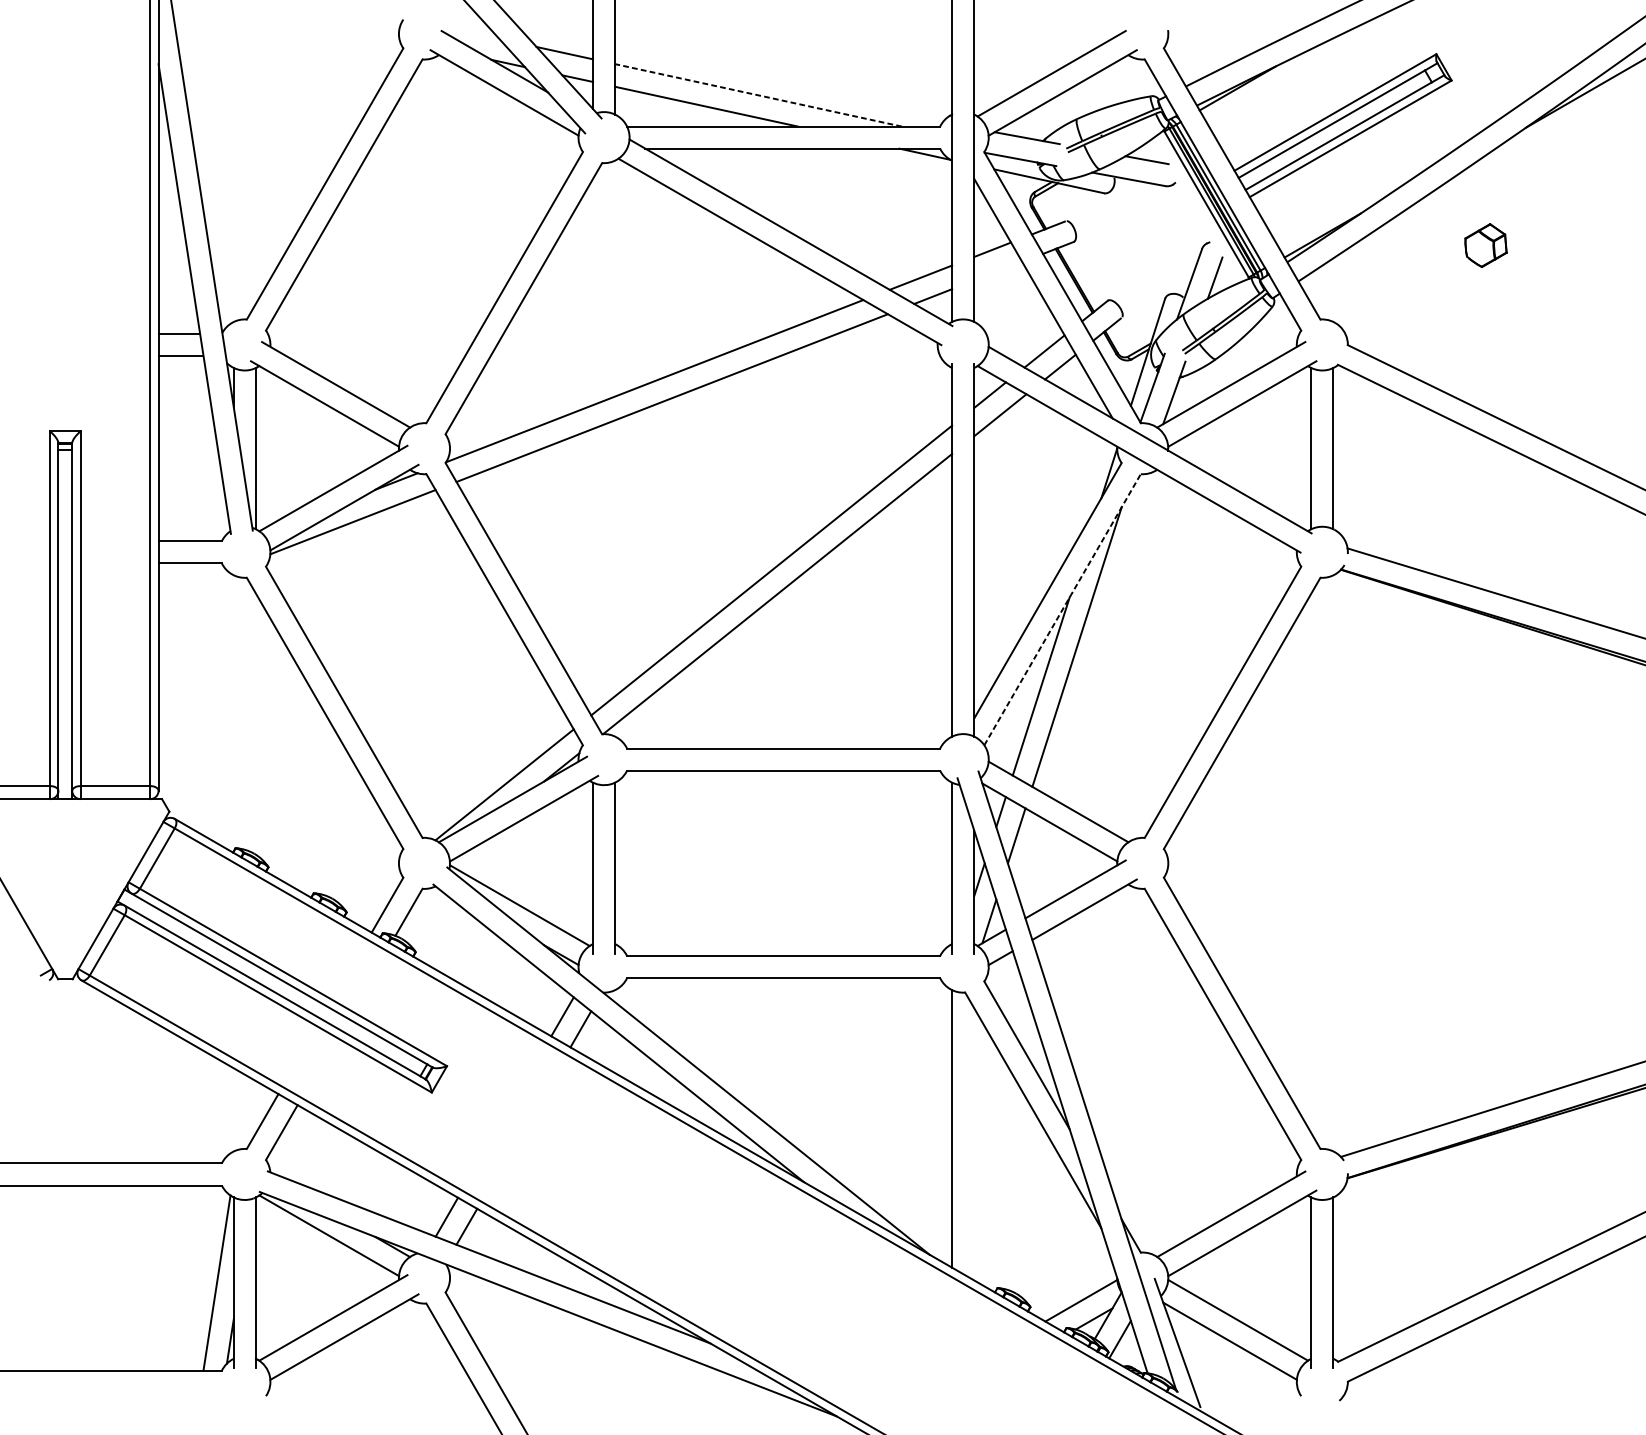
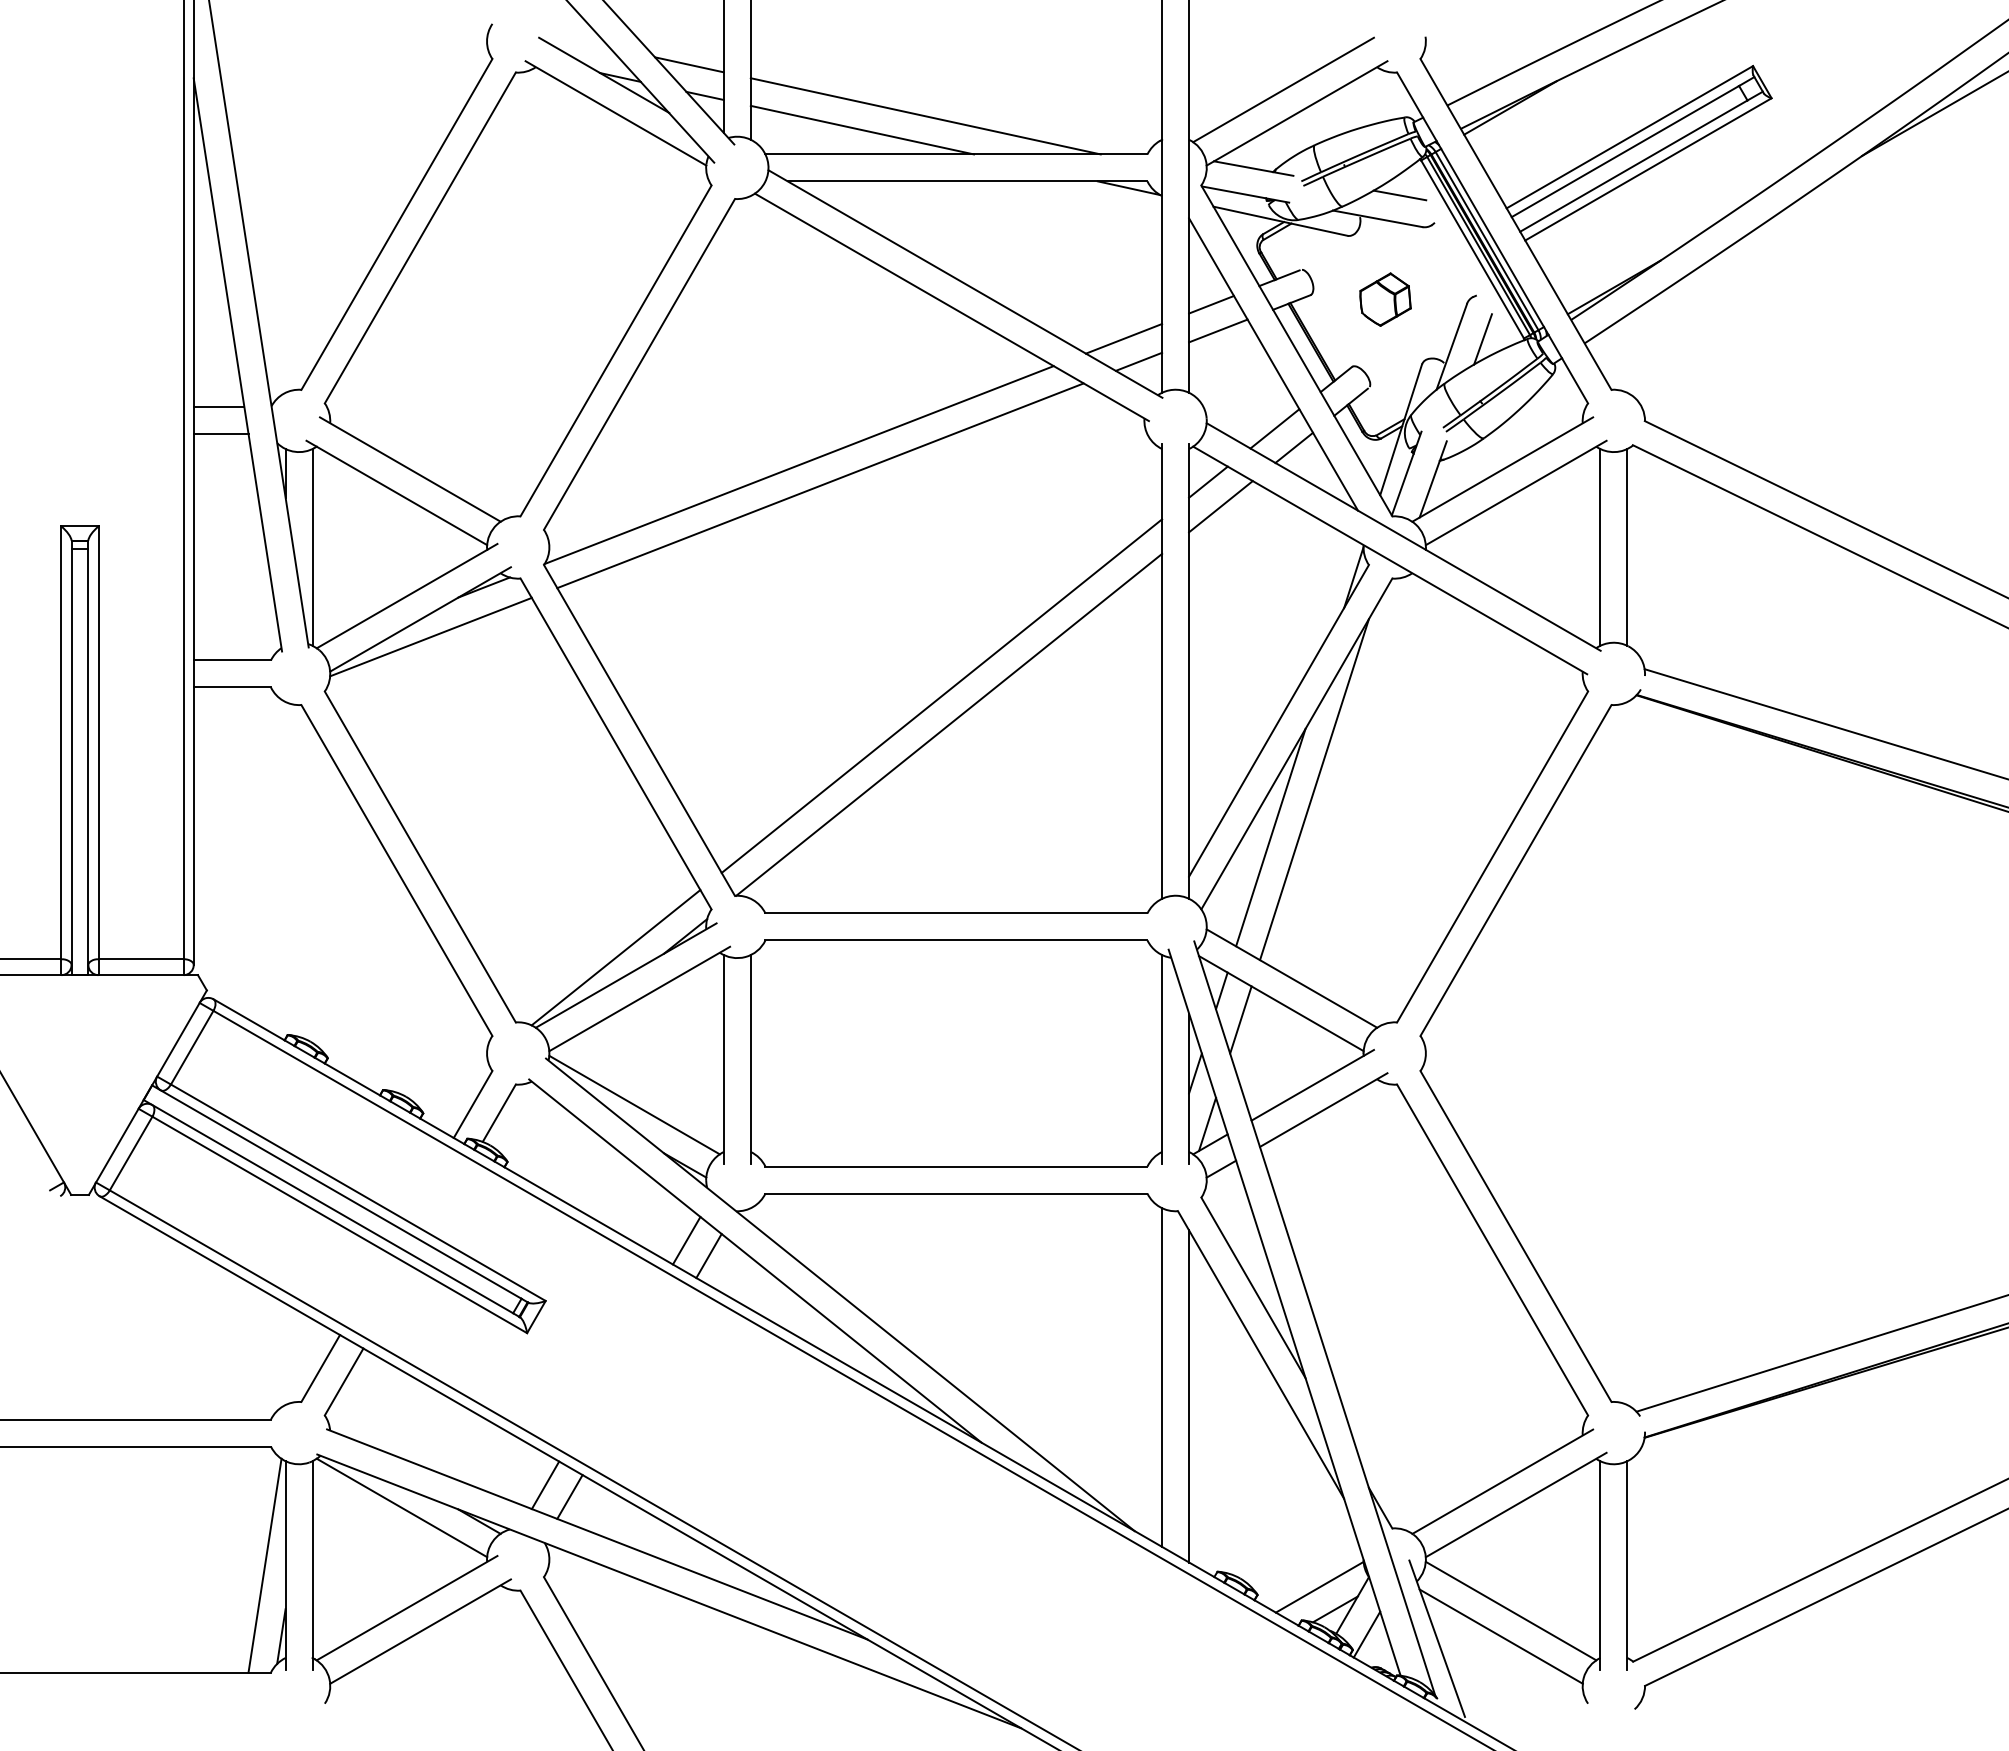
line: (758, 95) -> (925, 116), dashed -> solid
part: (1485, 245) -> (1385, 299), moved
line: (998, 270) -> (1218, 330), added
line: (1063, 609) -> (1297, 743), dashed -> solid
line: (974, 1144) -> (1189, 1396), added

